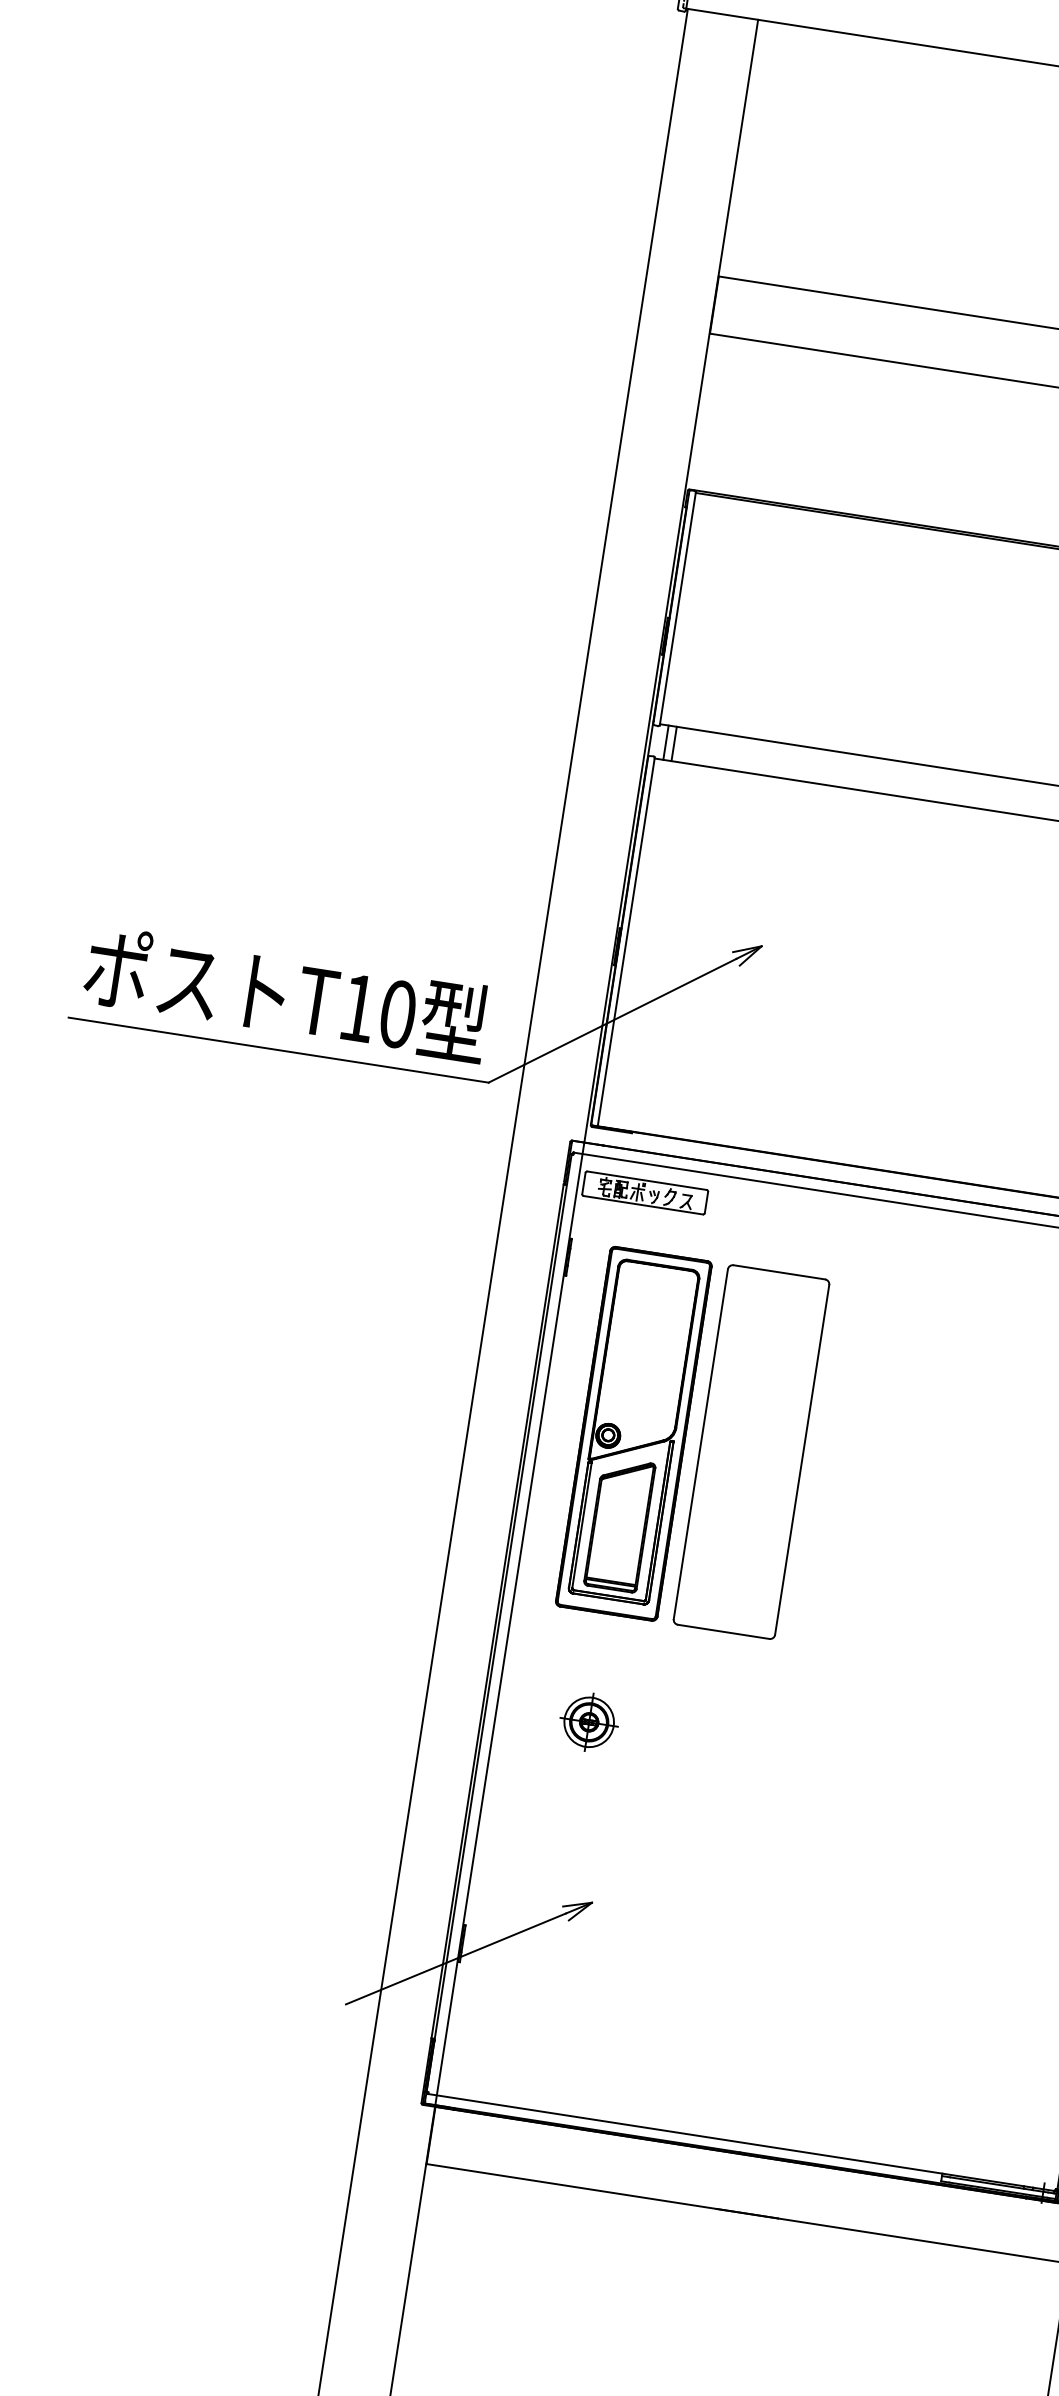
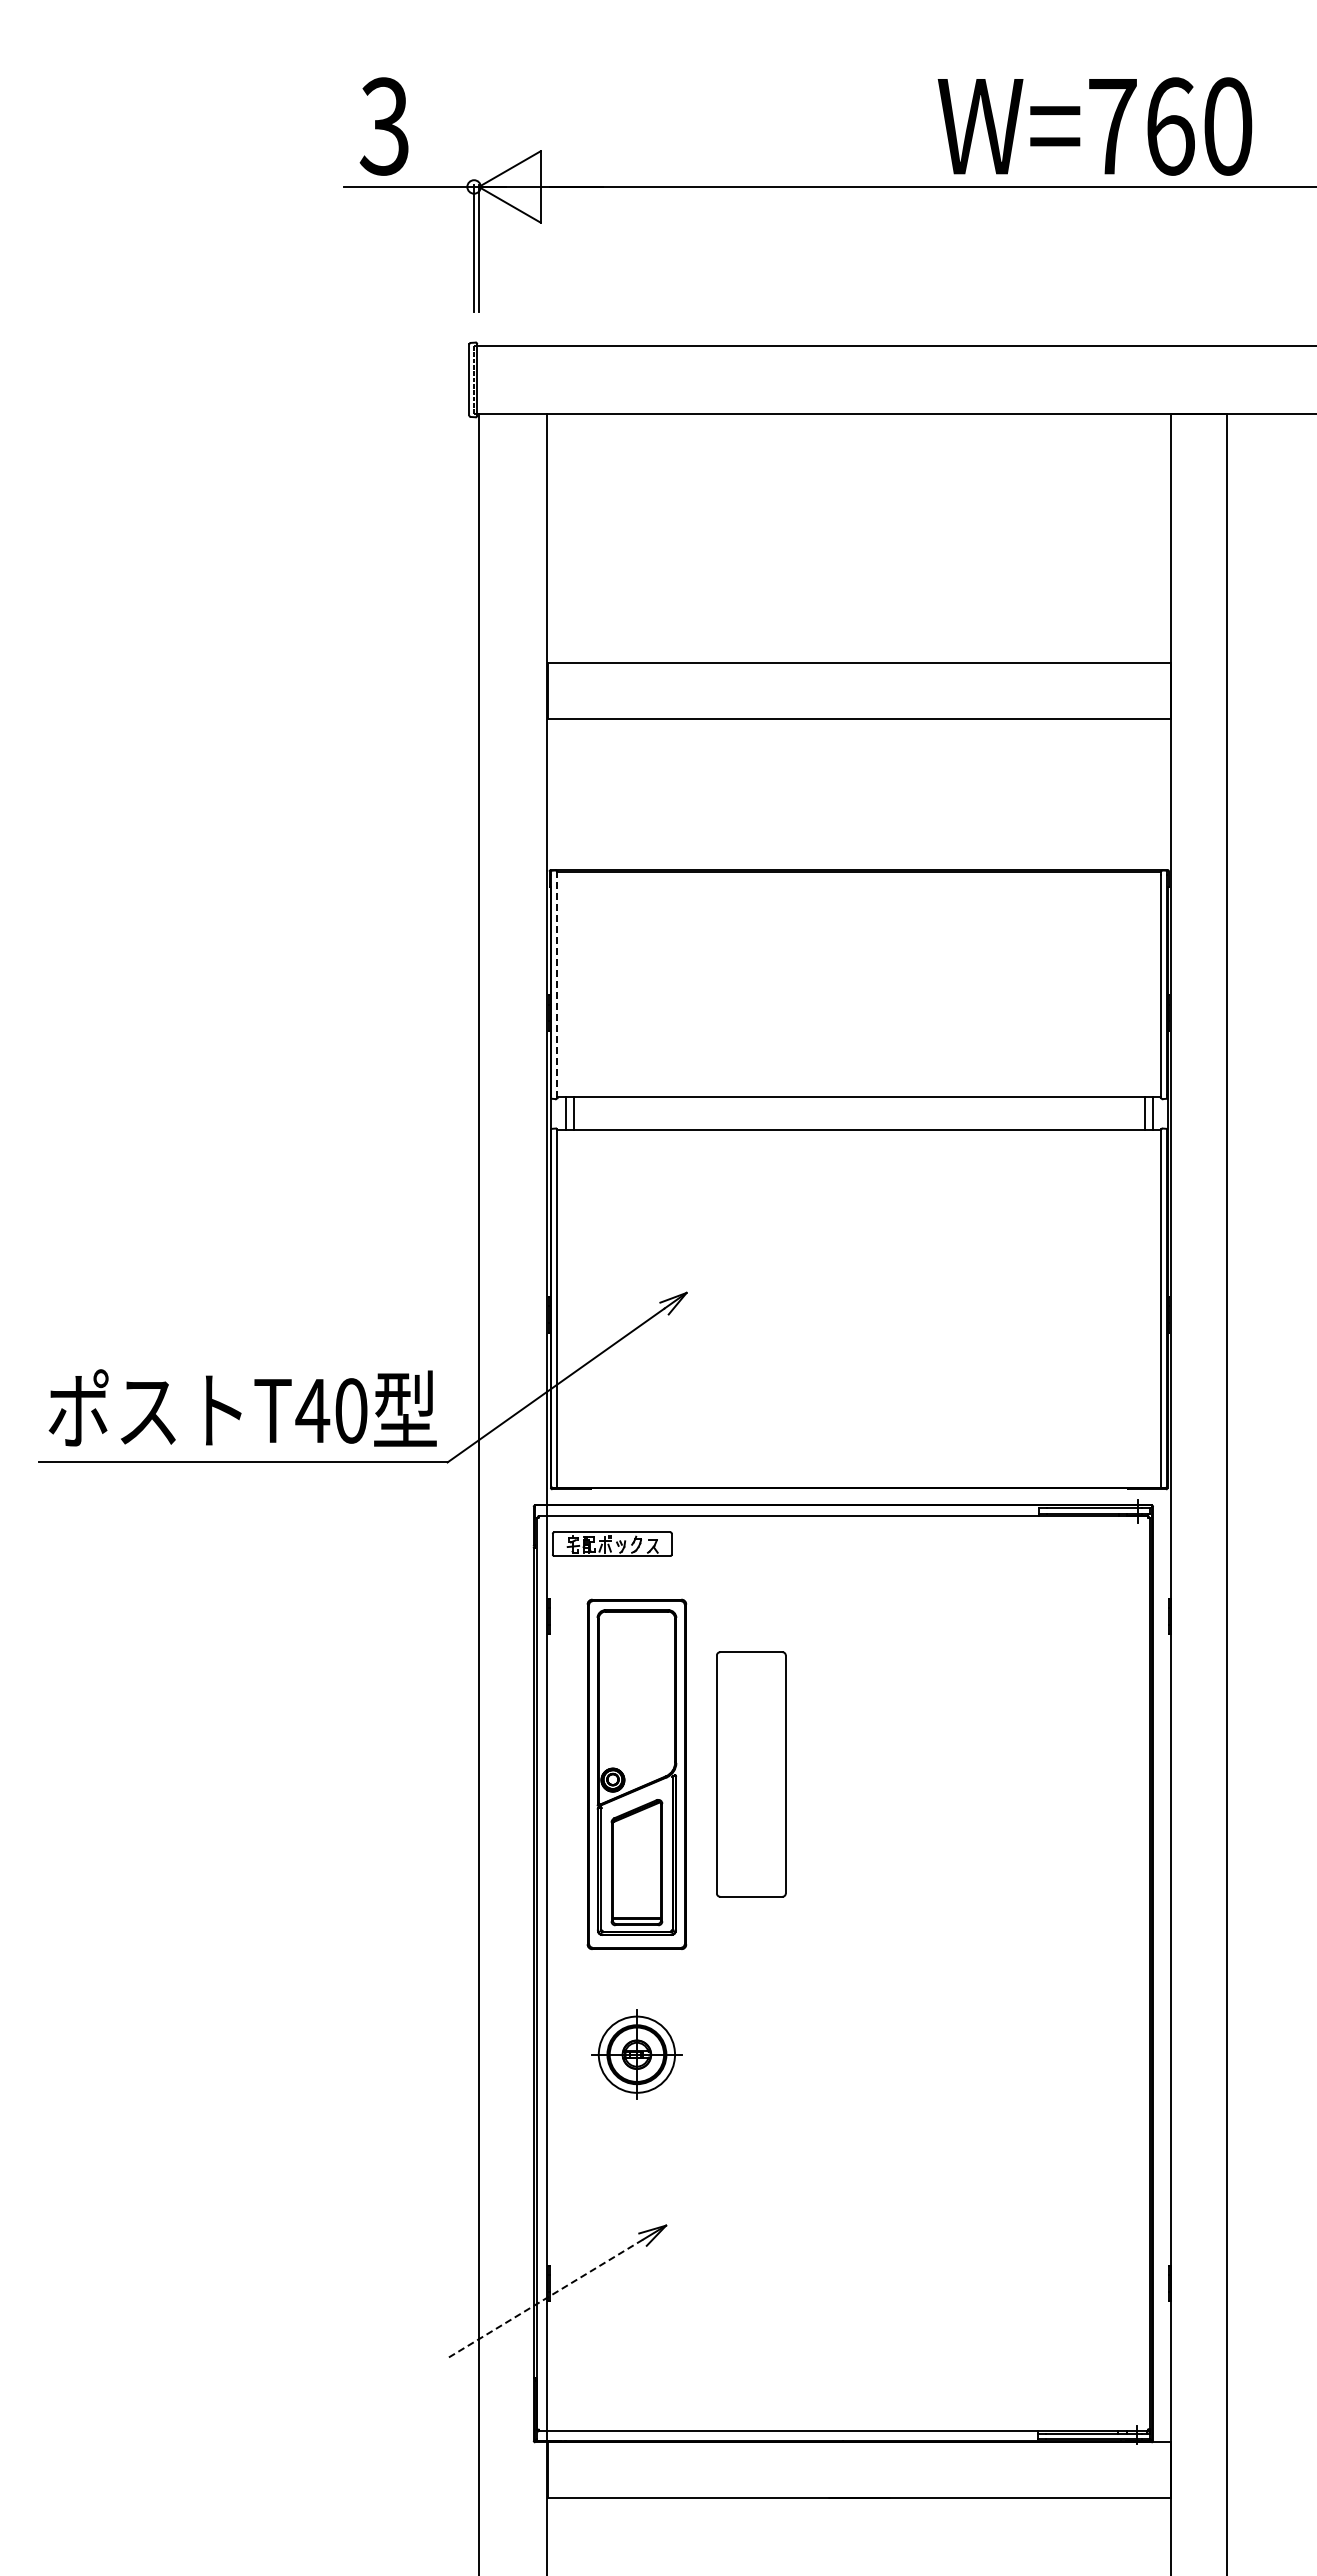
line: (677, 608) -> (557, 984), solid -> dashed
text: (357, 1007) -> (312, 1410), T10 -> T40
part: (751, 1452) -> (751, 1774), size x0.7
part: (588, 1721) -> (636, 2054), size x1.6
line: (455, 1959) -> (544, 2299), solid -> dashed

